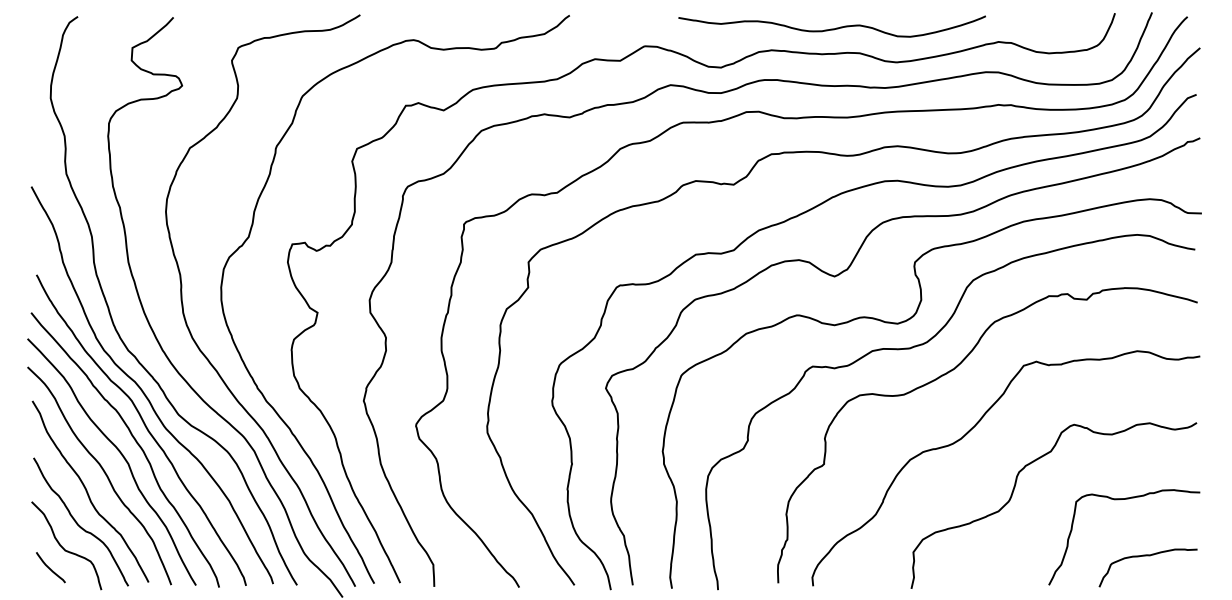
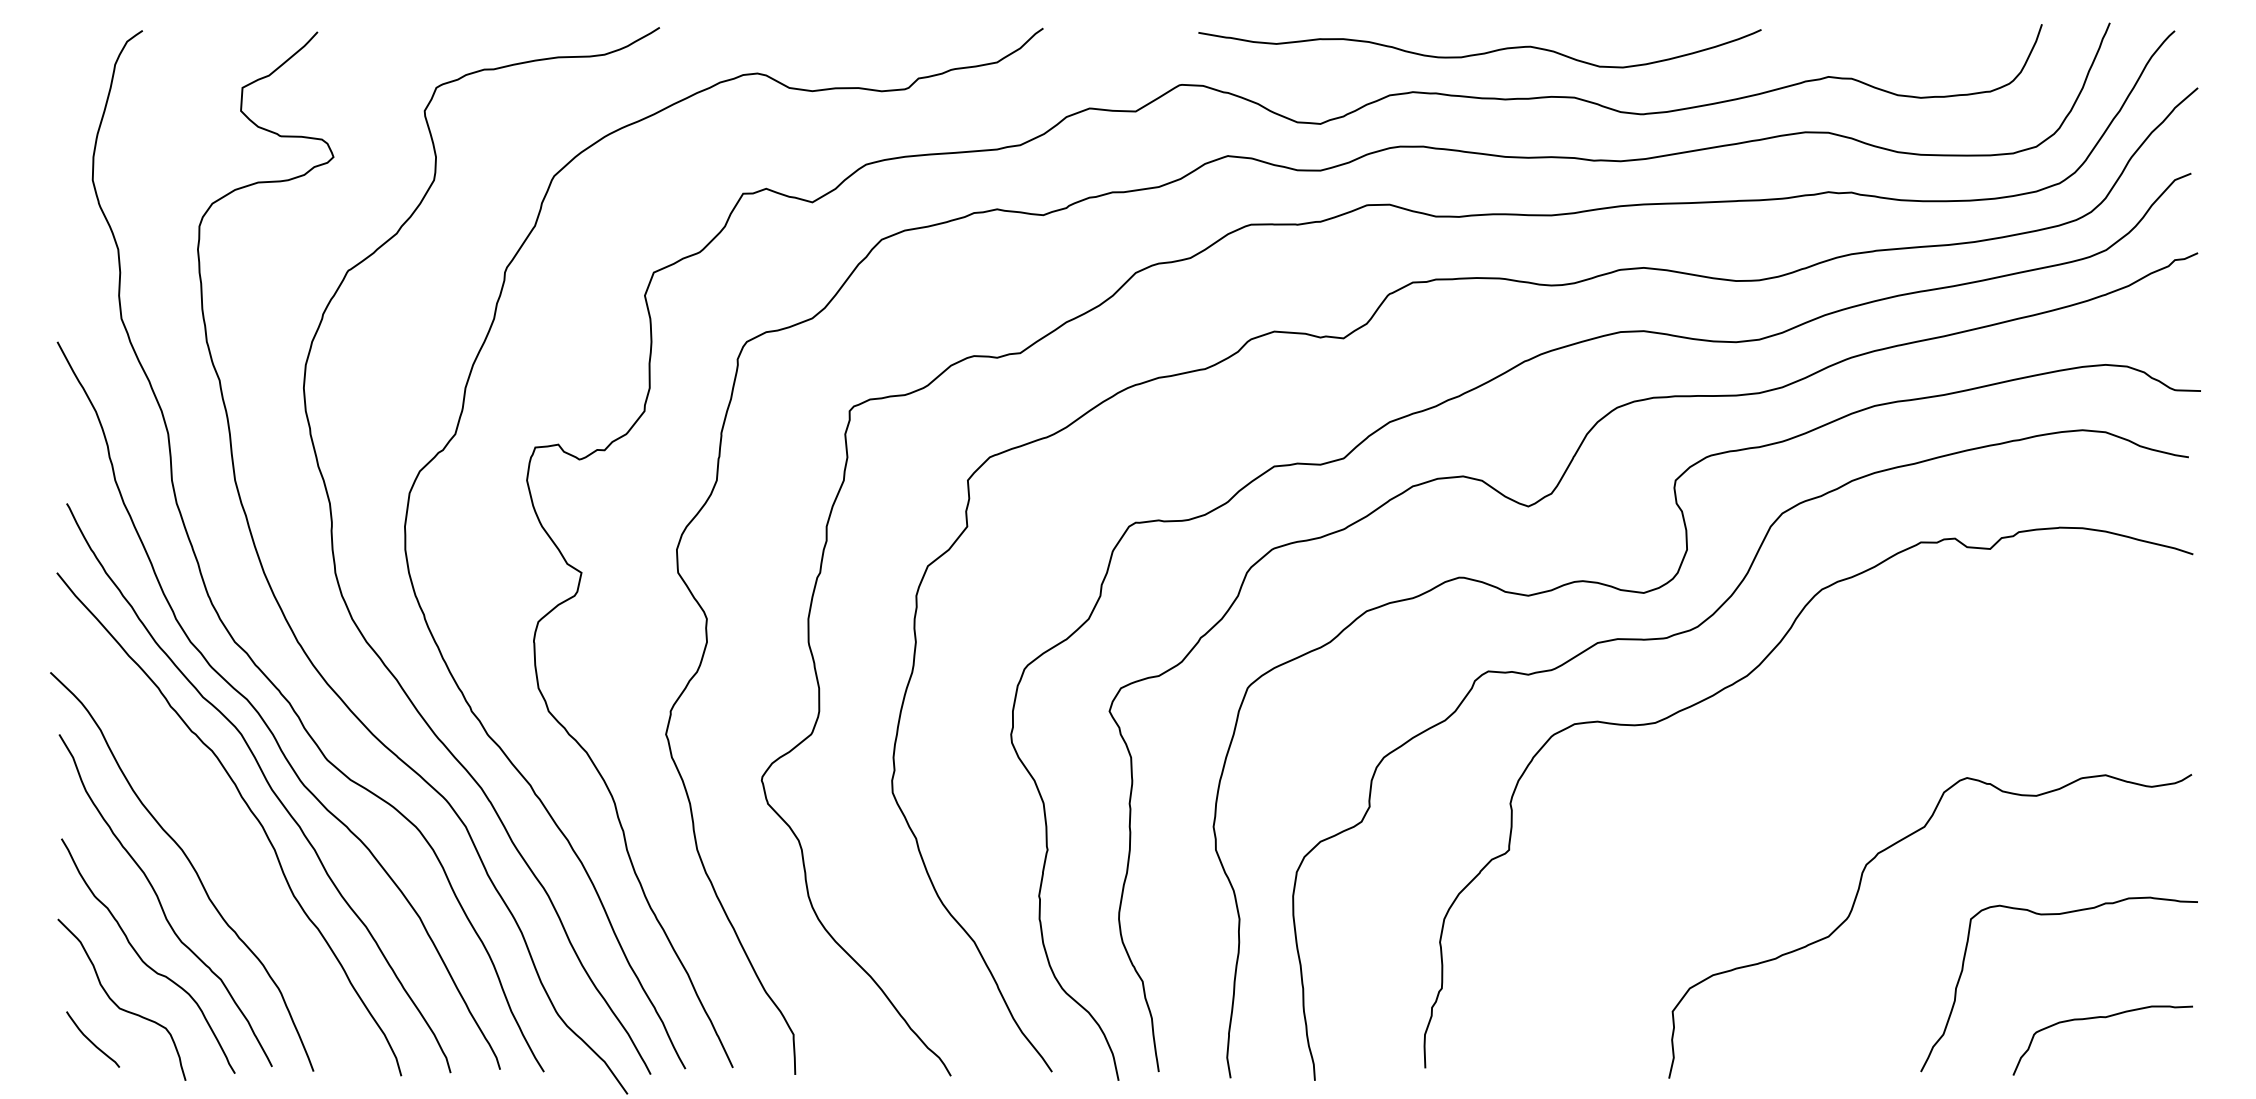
curve: (831, 28) -> (1478, 52), moved
curve: (969, 432) -> (1775, 792), removed
curve: (120, 454) -> (220, 832), removed

